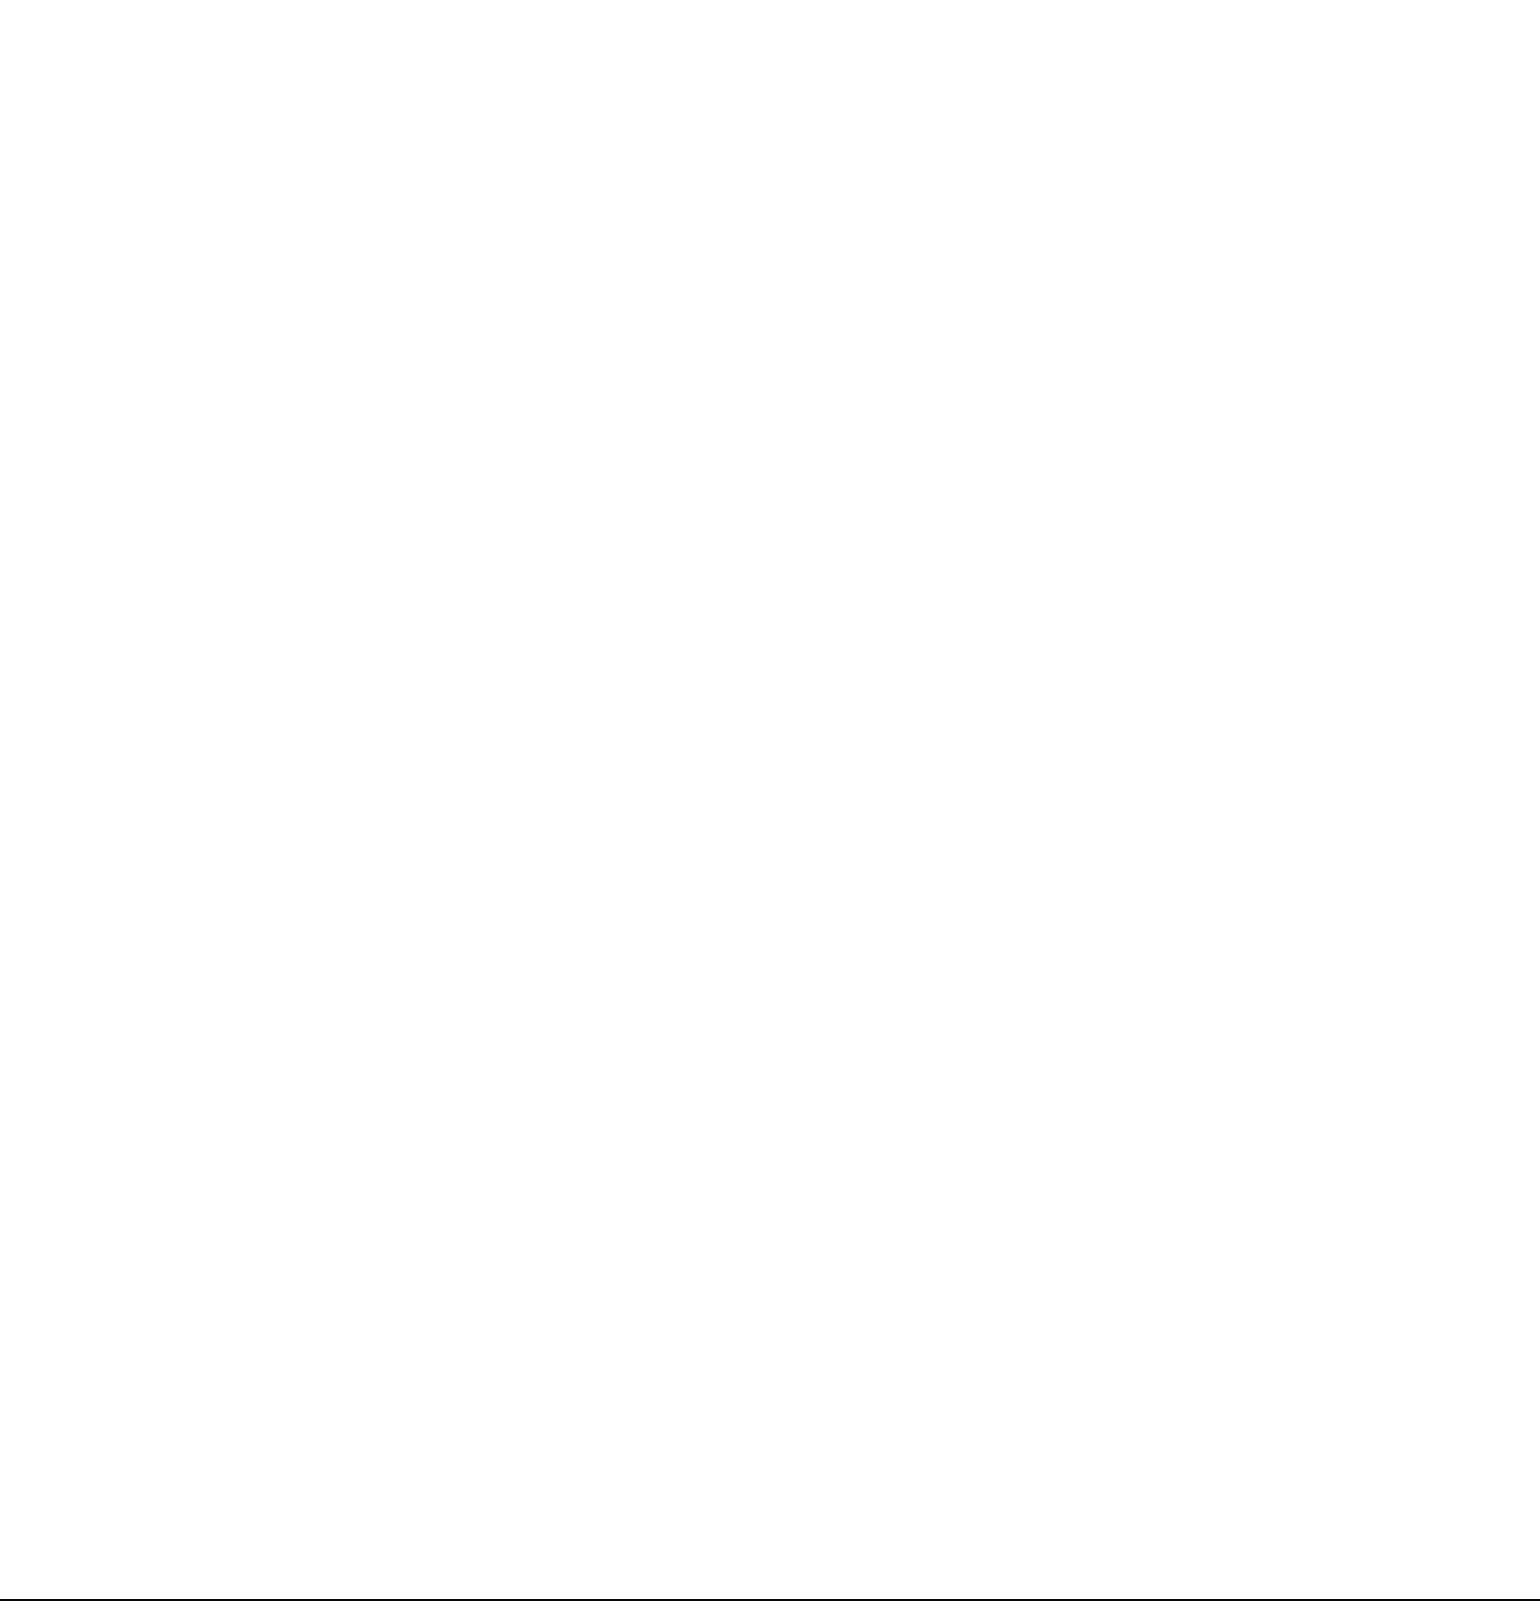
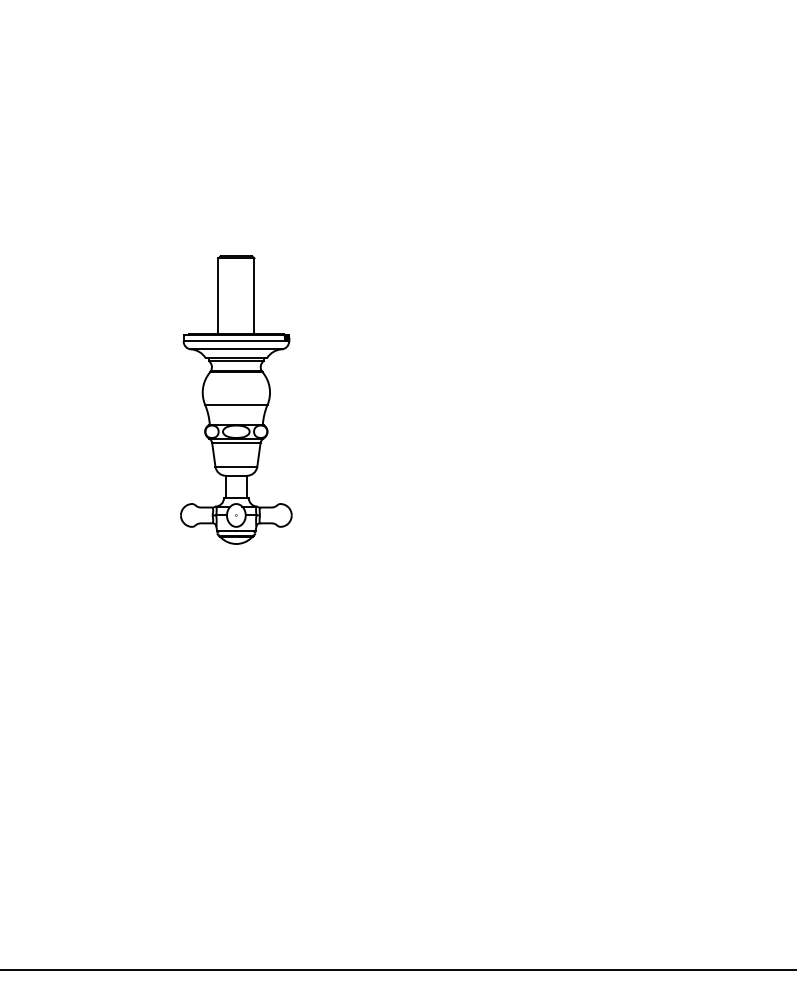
part: (445, 408) -> (236, 399), added

